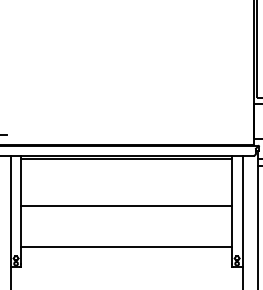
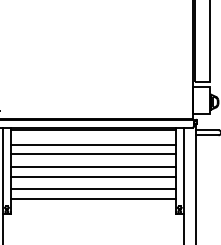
line: (125, 177) -> (92, 144), added
line: (125, 190) -> (92, 154), added
line: (125, 218) -> (92, 176), added
line: (125, 235) -> (92, 189), added

